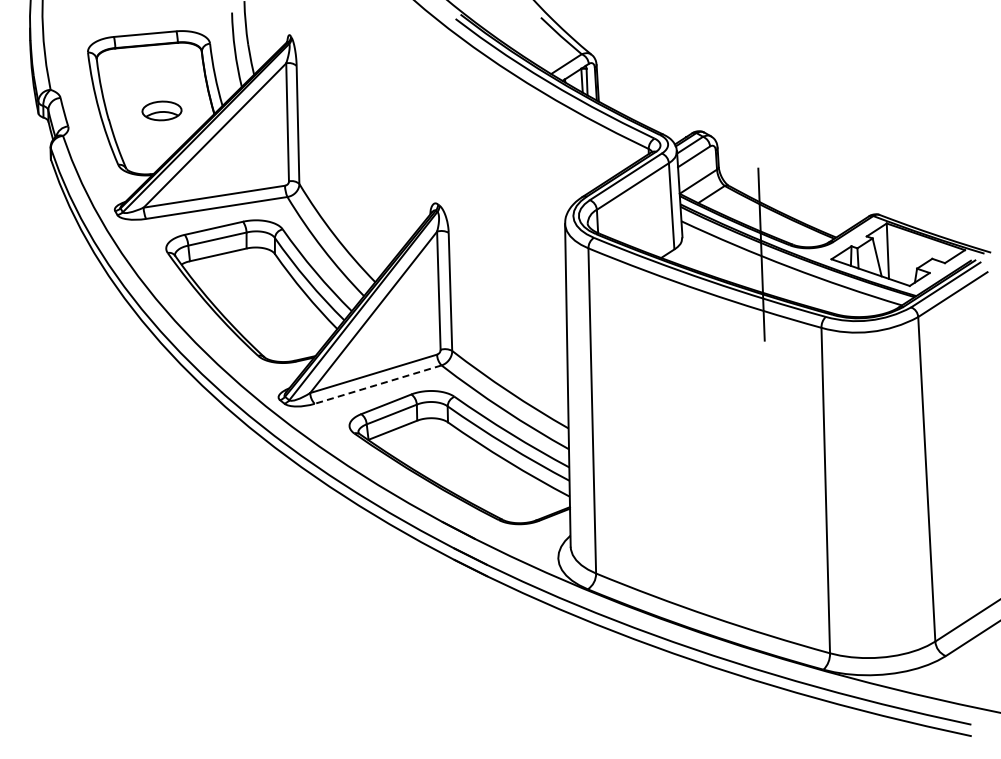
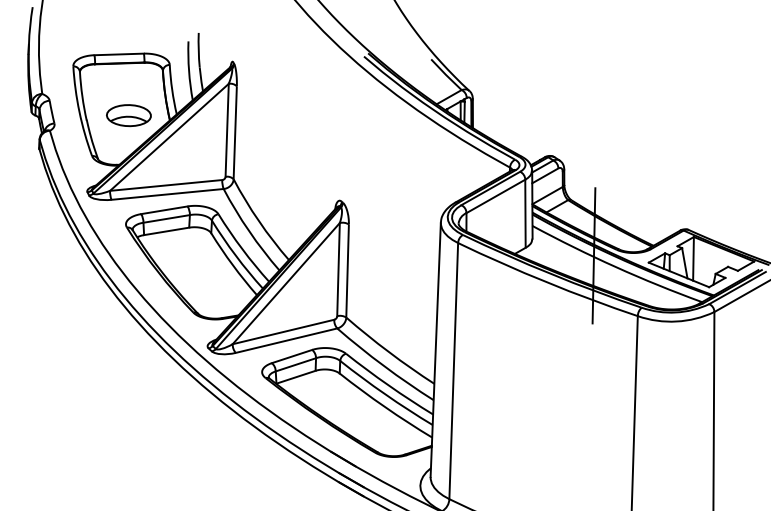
part: (161, 110) -> (128, 115), size x1.43
line: (377, 384) -> (286, 340), dashed -> solid

